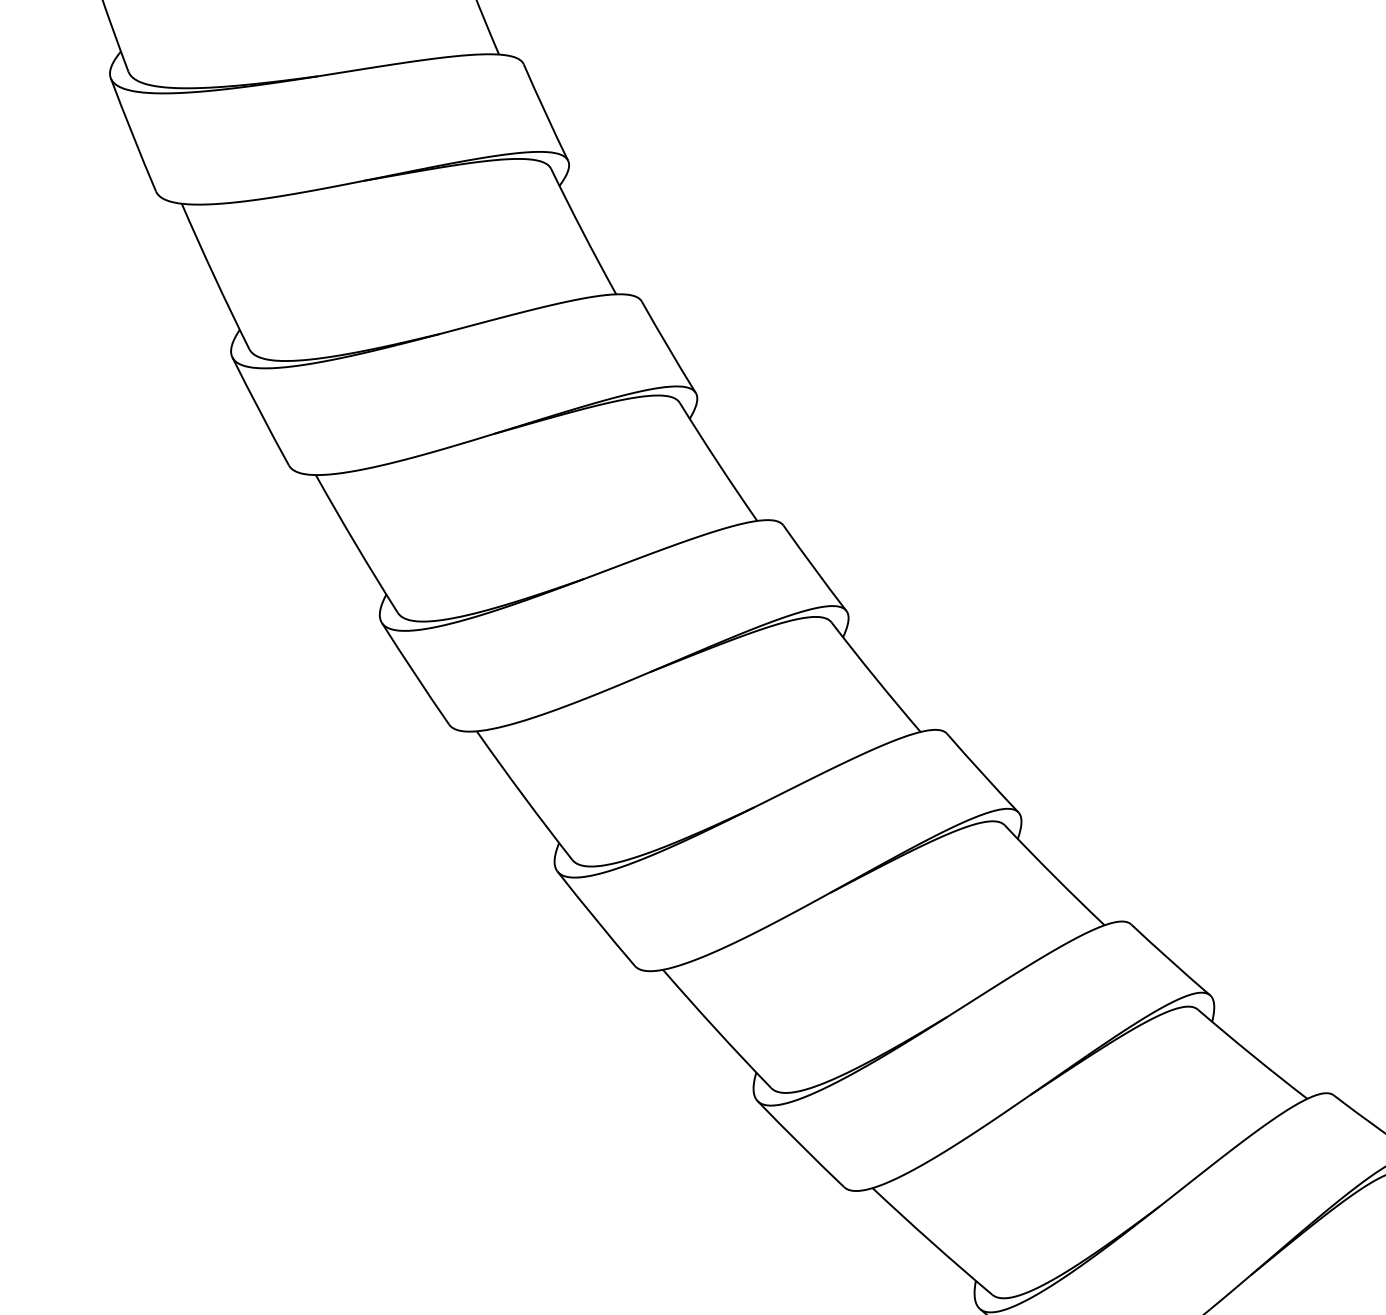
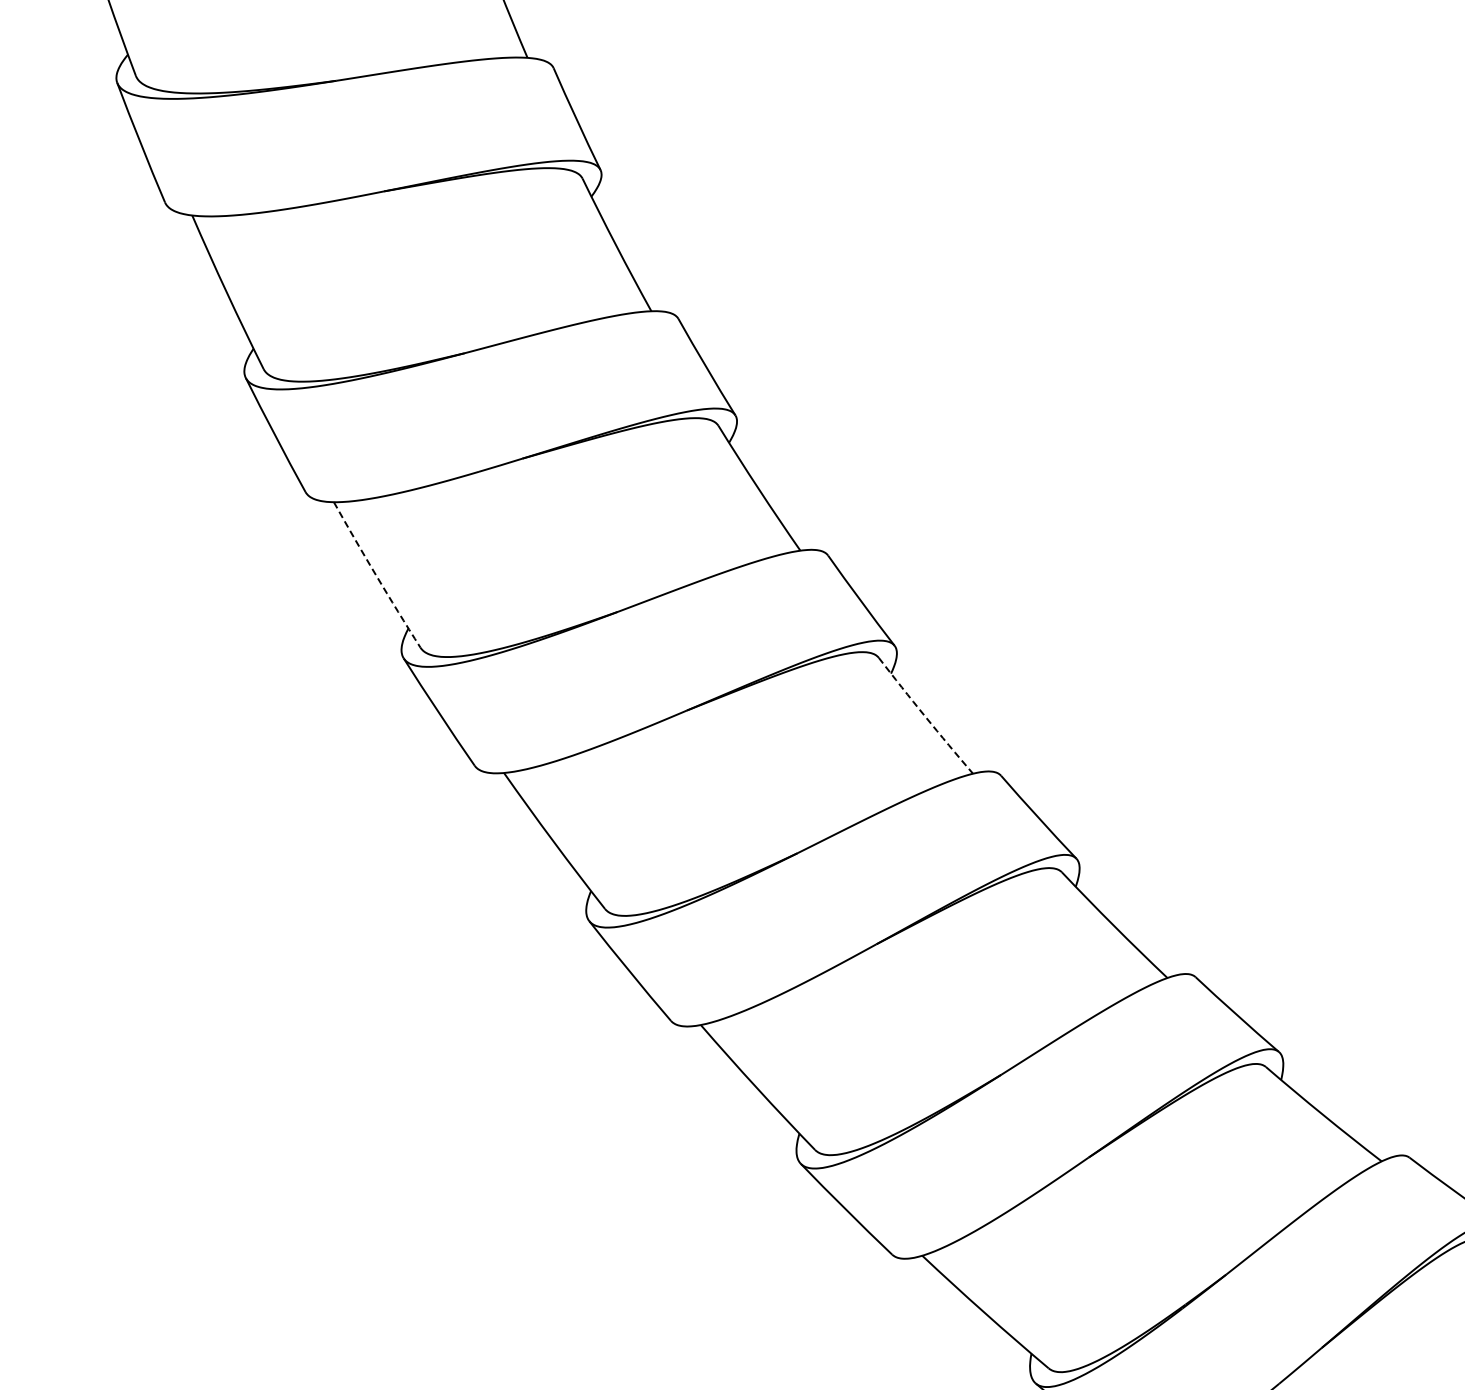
arc: (356, 544) -> (376, 575), solid -> dashed
arc: (875, 677) -> (925, 716), solid -> dashed

